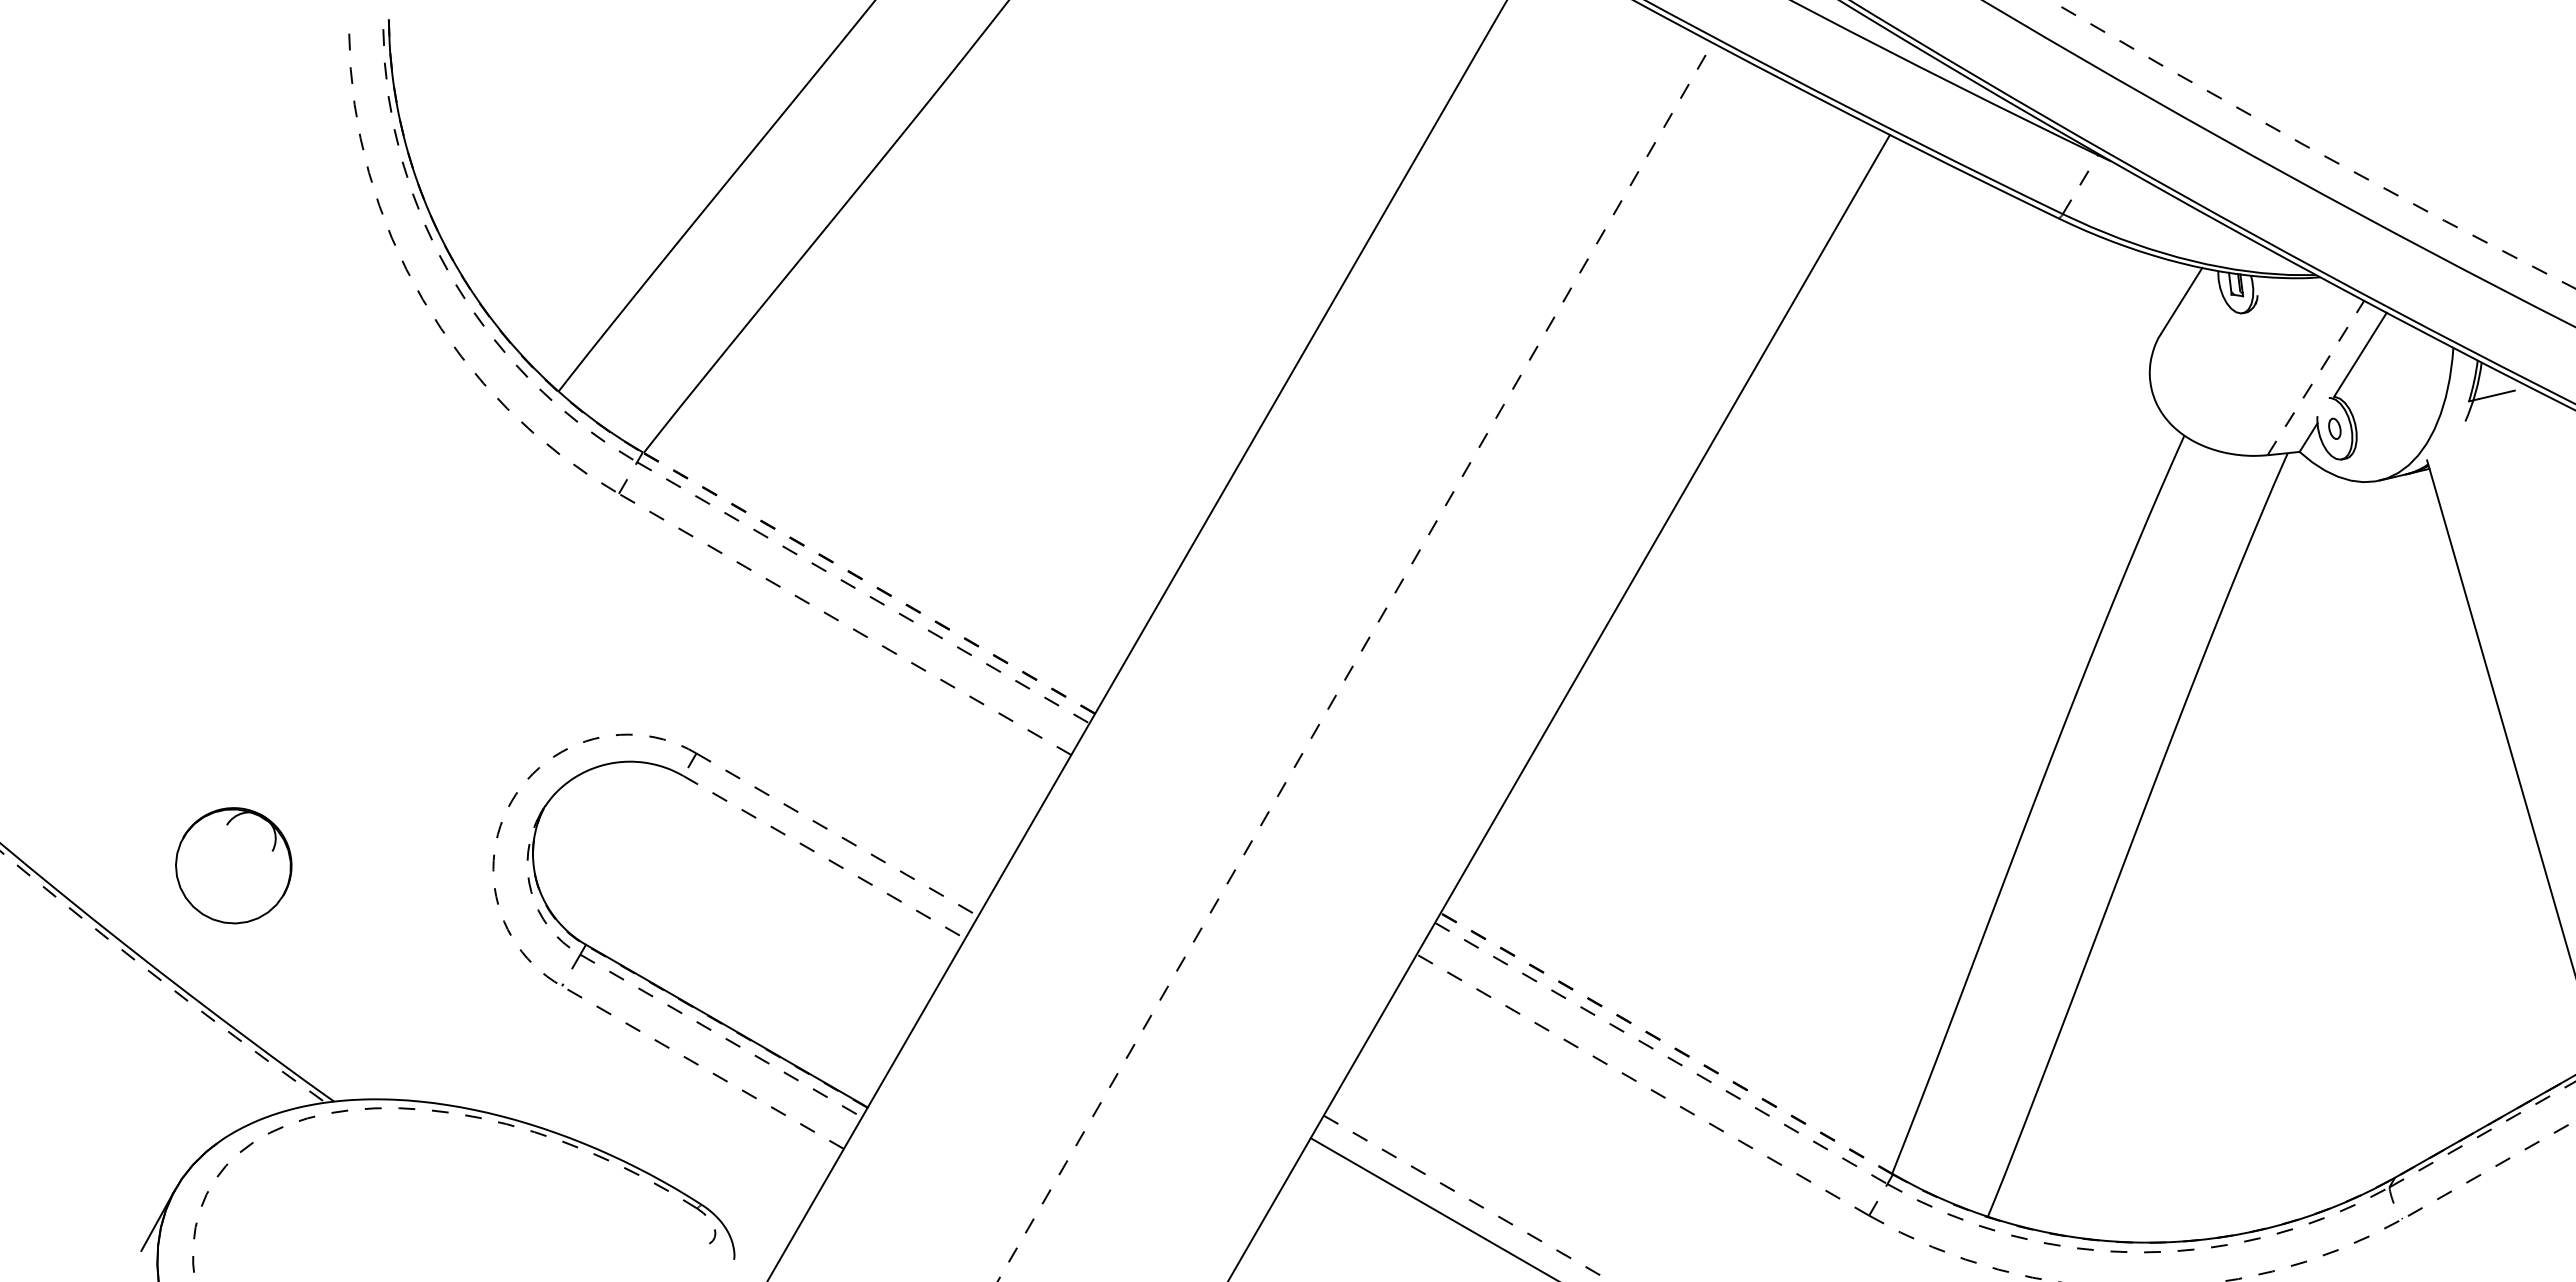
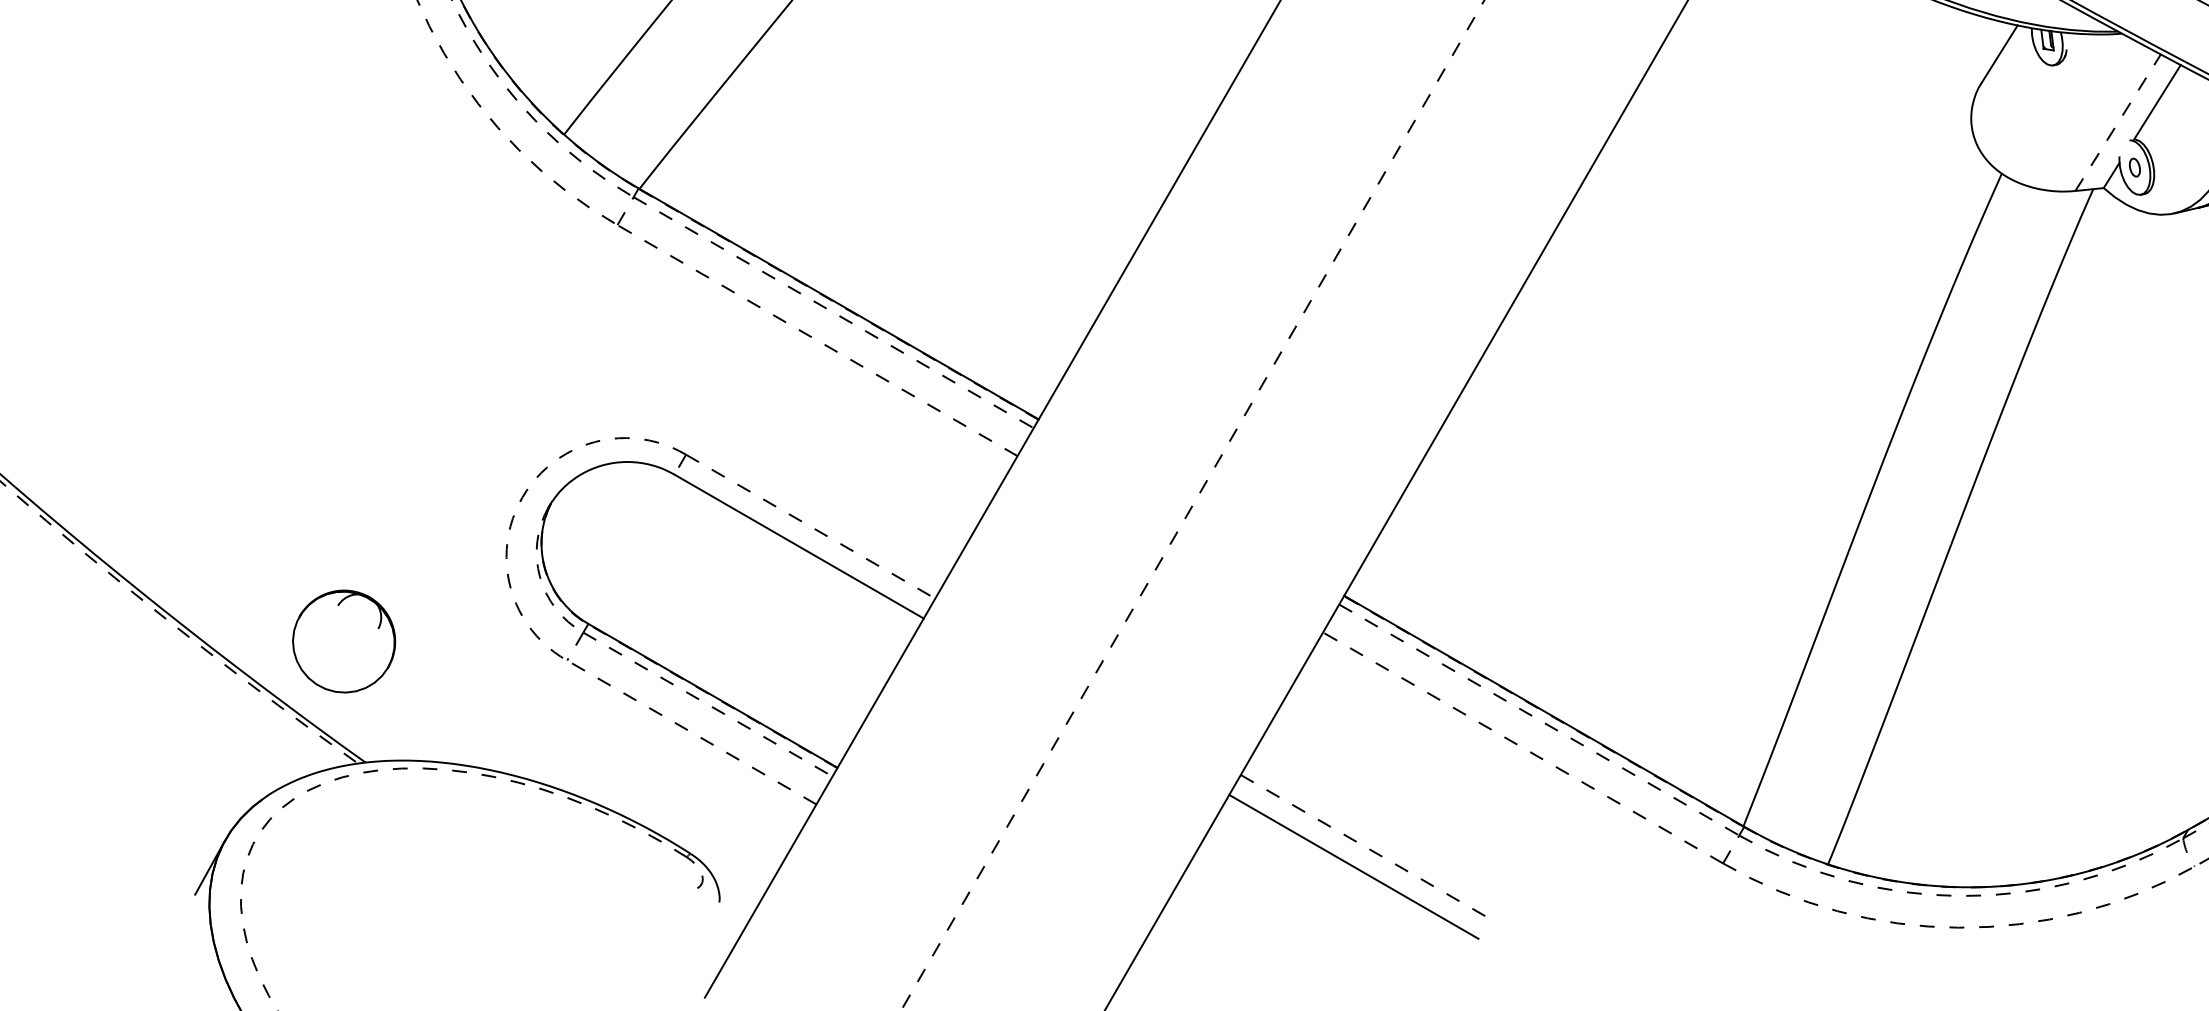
line: (868, 582) -> (838, 303), dashed -> solid
line: (824, 857) -> (799, 546), dashed -> solid
part: (233, 865) -> (343, 641), moved
line: (1666, 1043) -> (1543, 711), dashed -> solid

